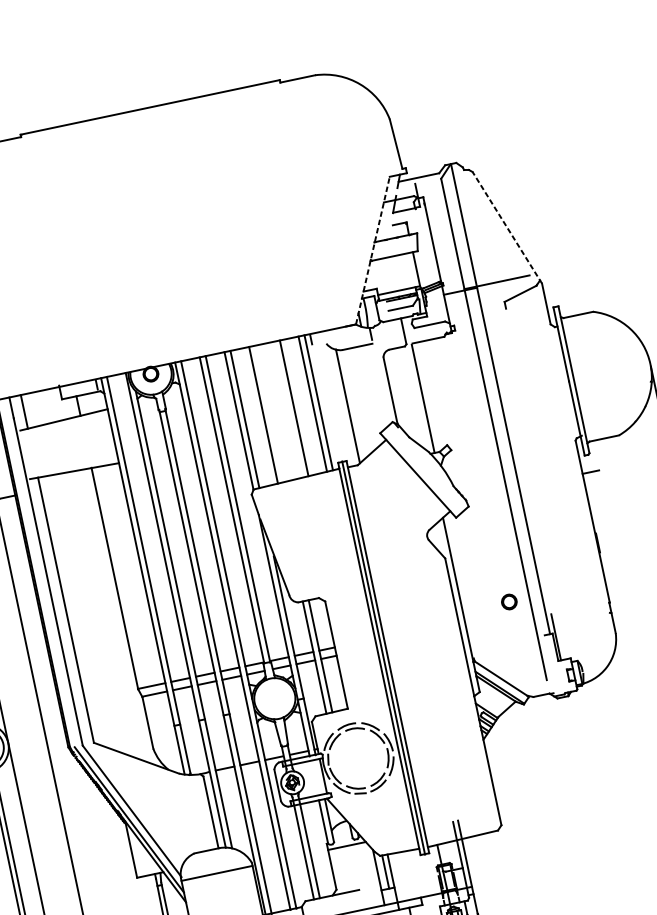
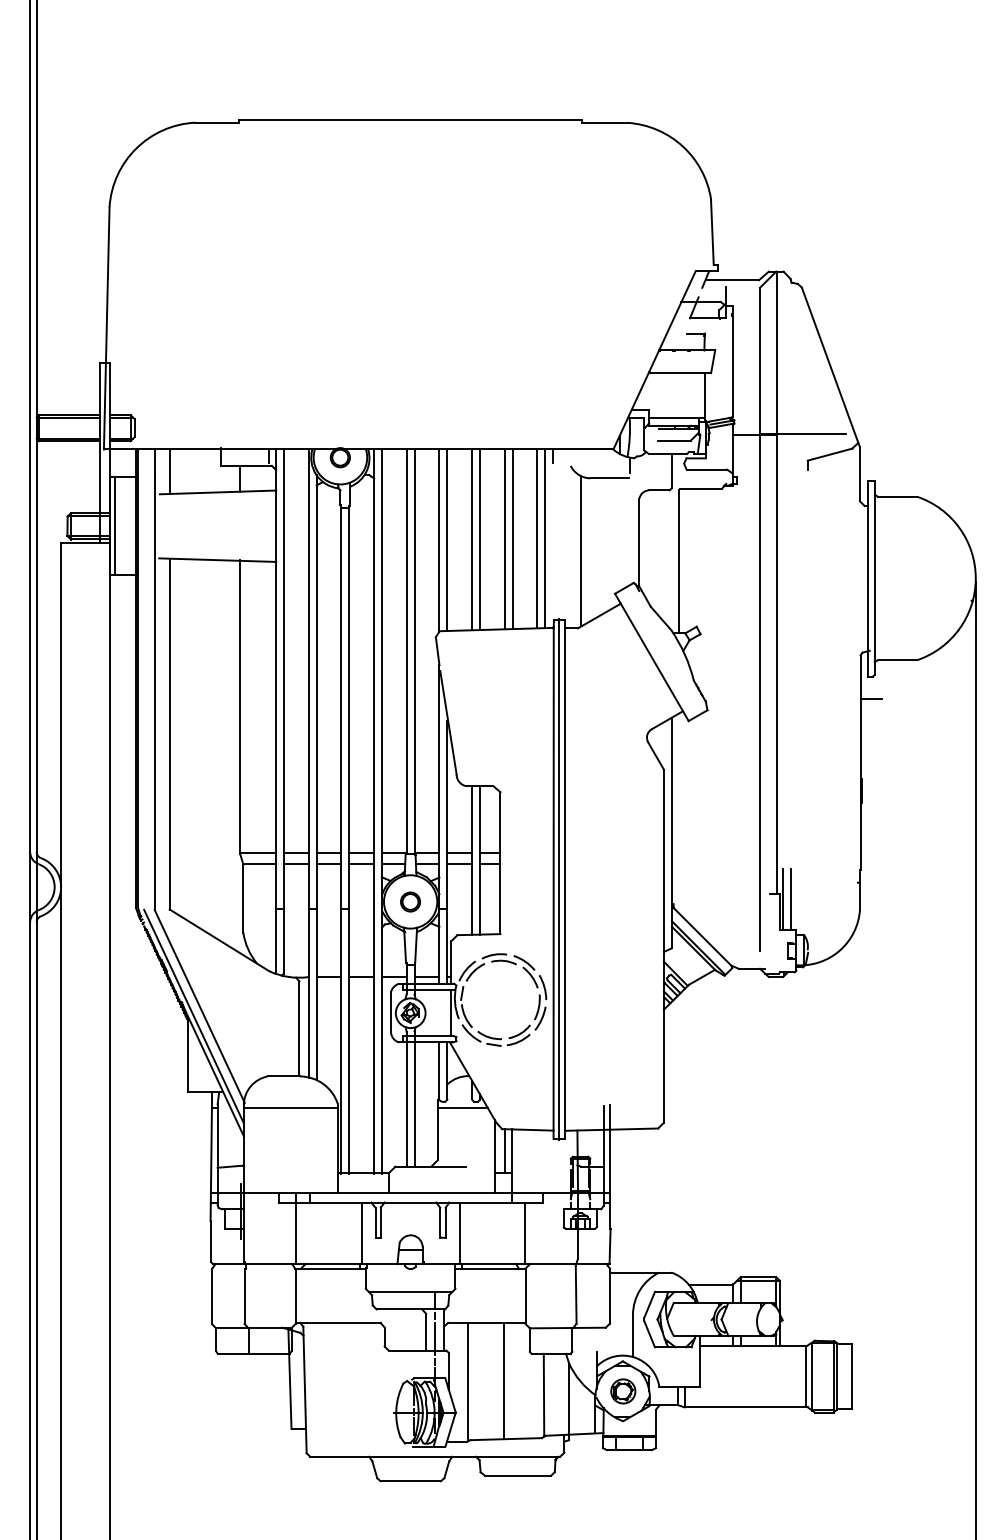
line: (506, 227) -> (830, 366), dashed -> solid
line: (372, 250) -> (654, 360), dashed -> solid
line: (288, 409) -> (504, 539), added
line: (269, 413) -> (479, 539), added
circle: (509, 601) -> (410, 901), moved
line: (562, 636) -> (791, 899), added

